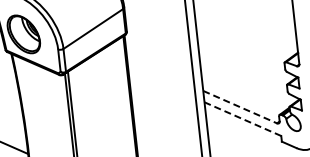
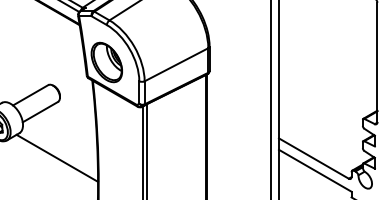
line: (240, 107) -> (314, 158), dashed -> solid
line: (243, 118) -> (315, 170), dashed -> solid

